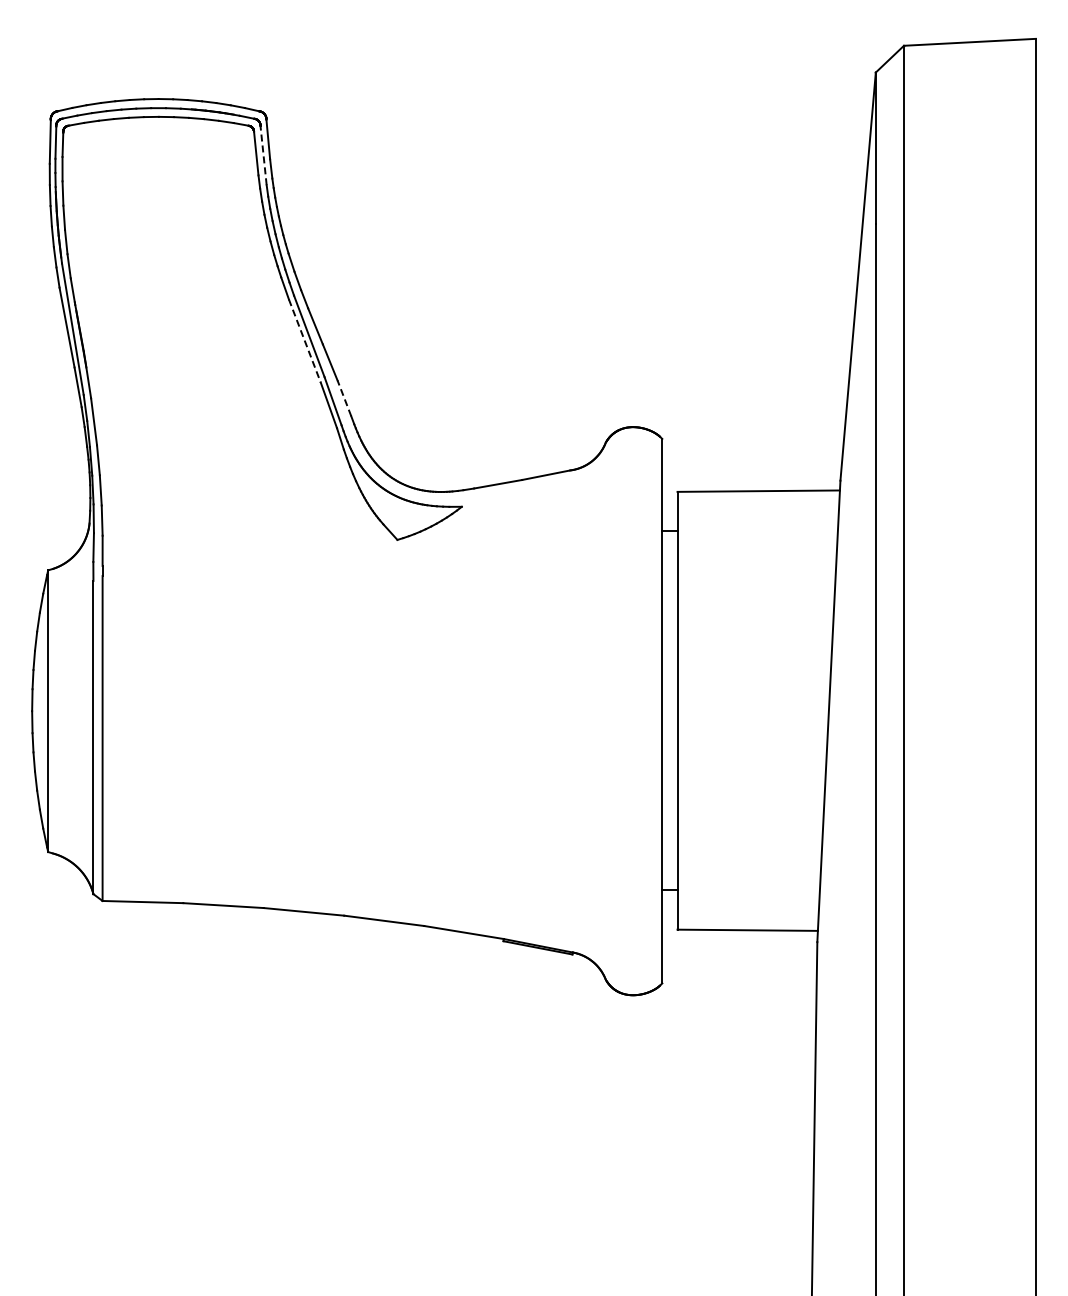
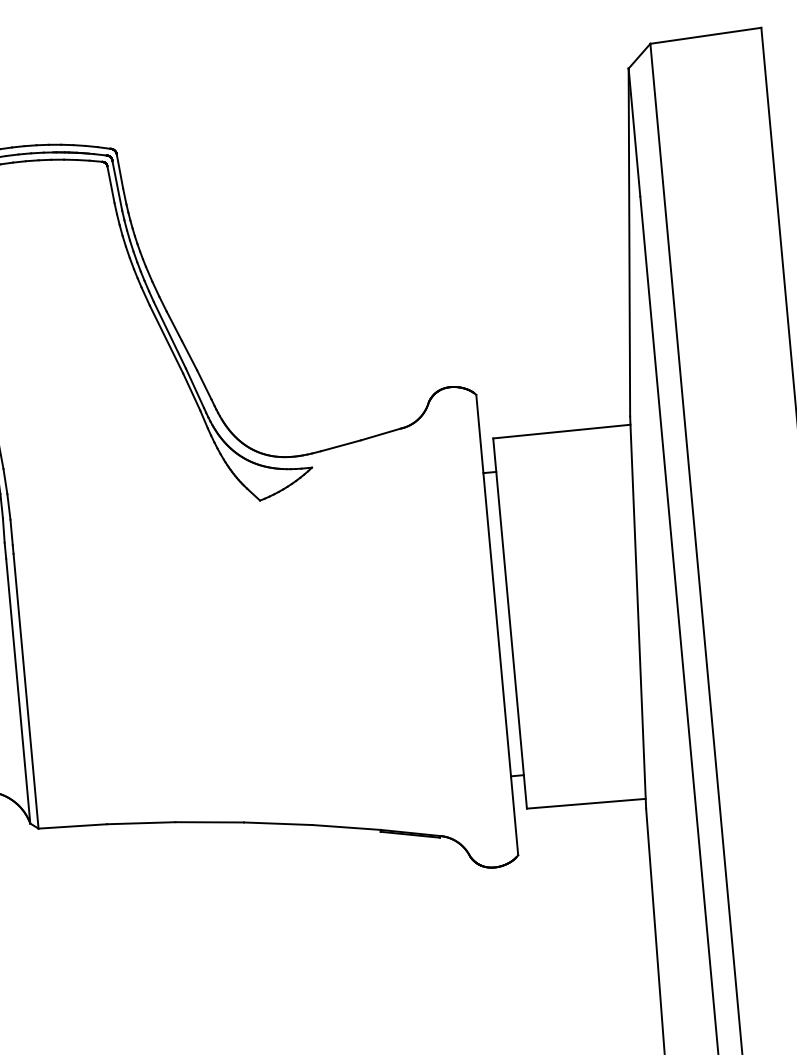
line: (263, 155) -> (117, 185), dashed -> solid
line: (304, 341) -> (166, 339), dashed -> solid
line: (344, 397) -> (204, 384), dashed -> solid

